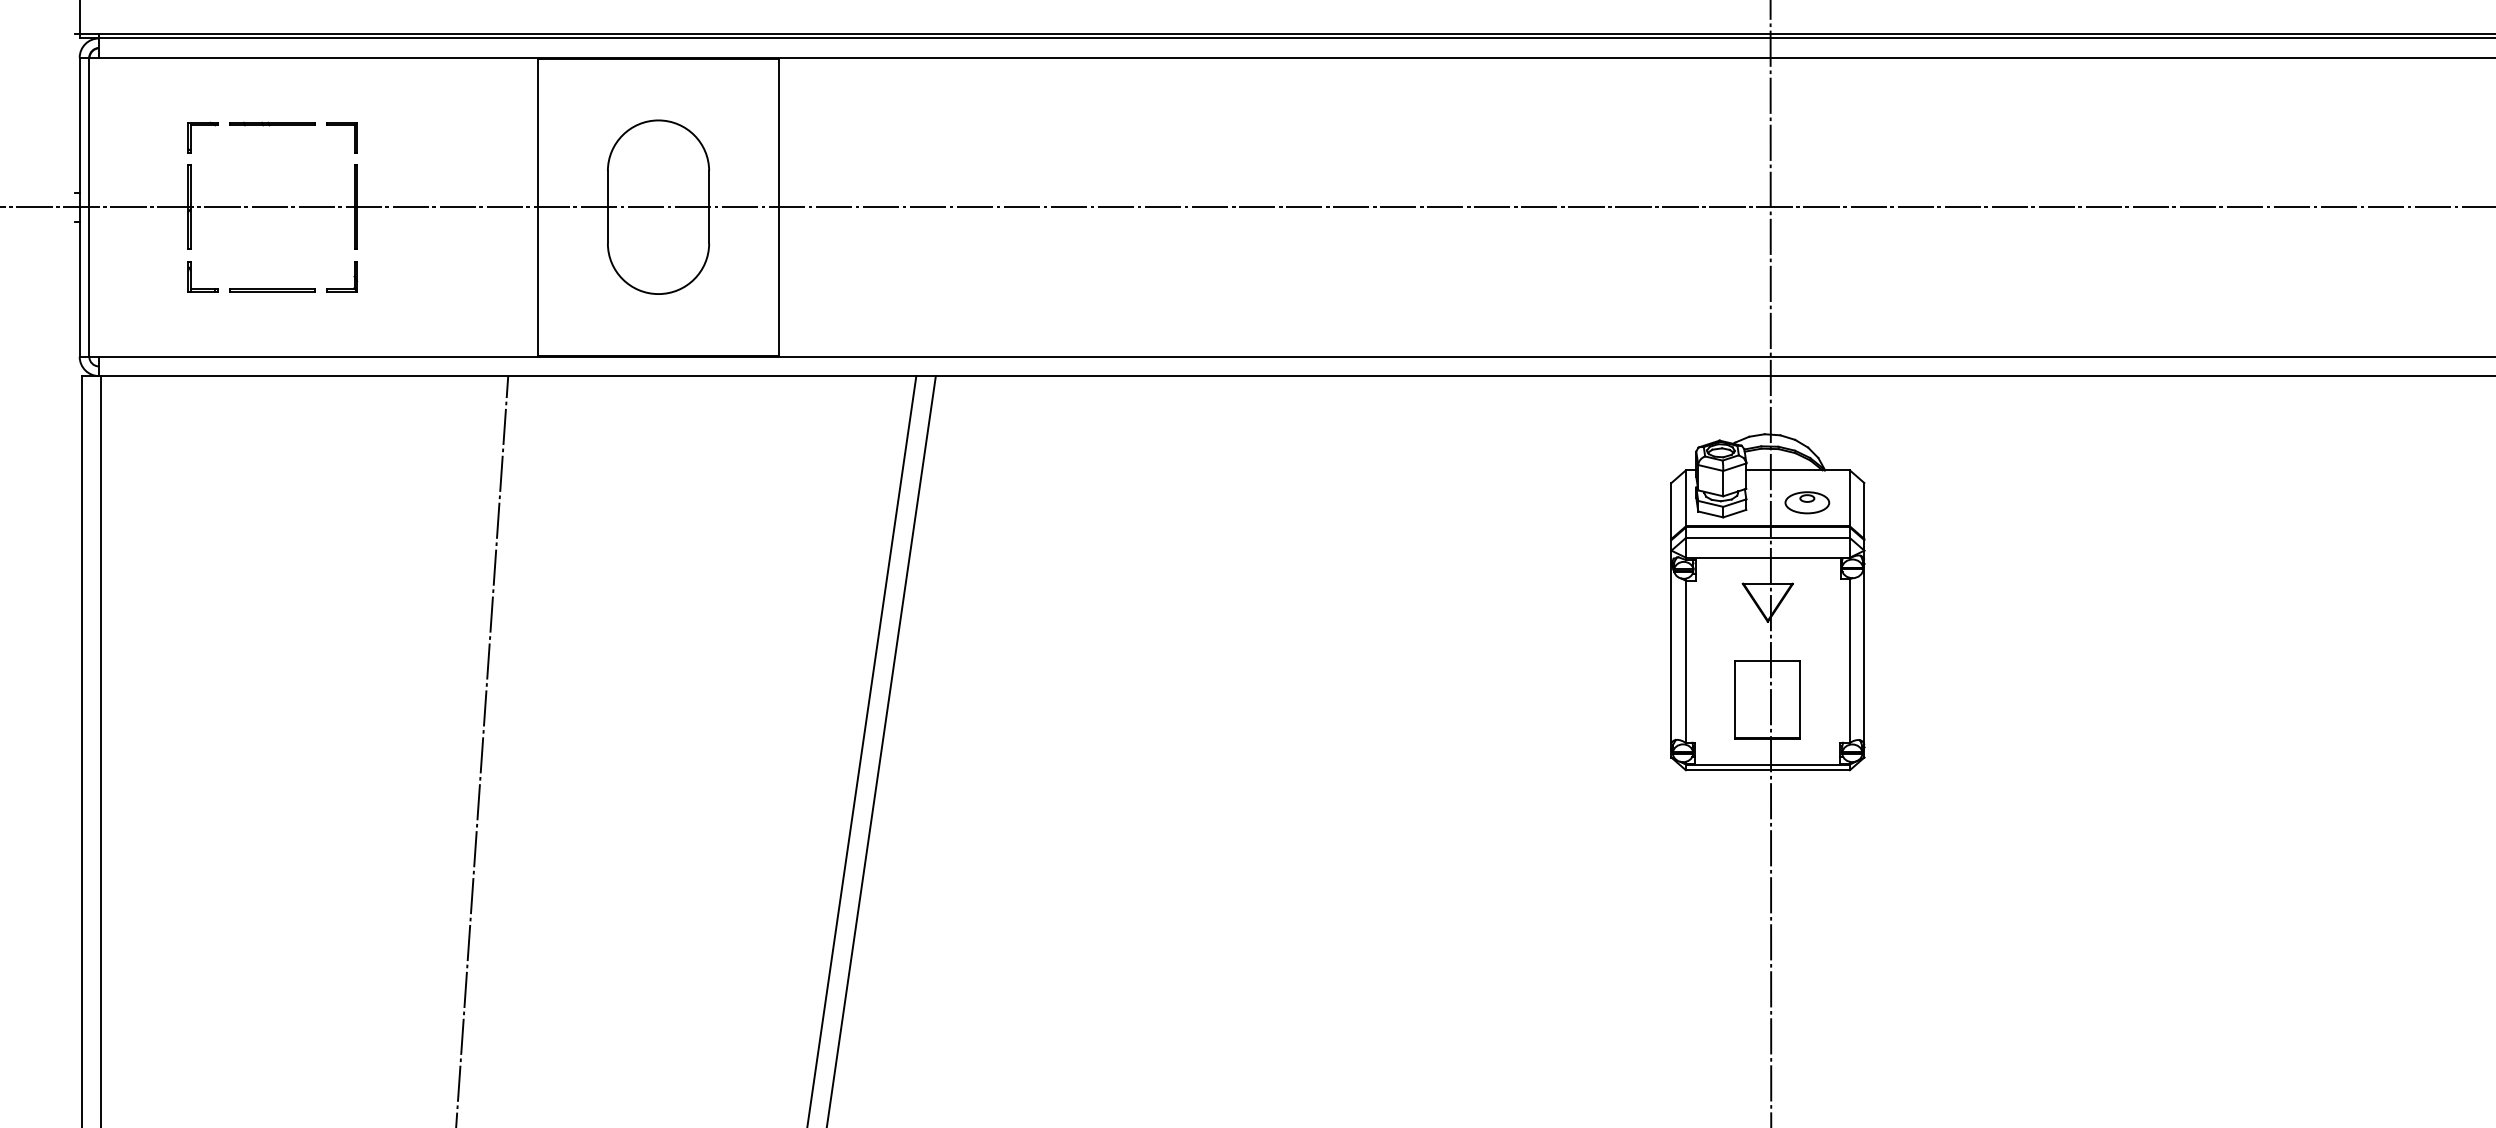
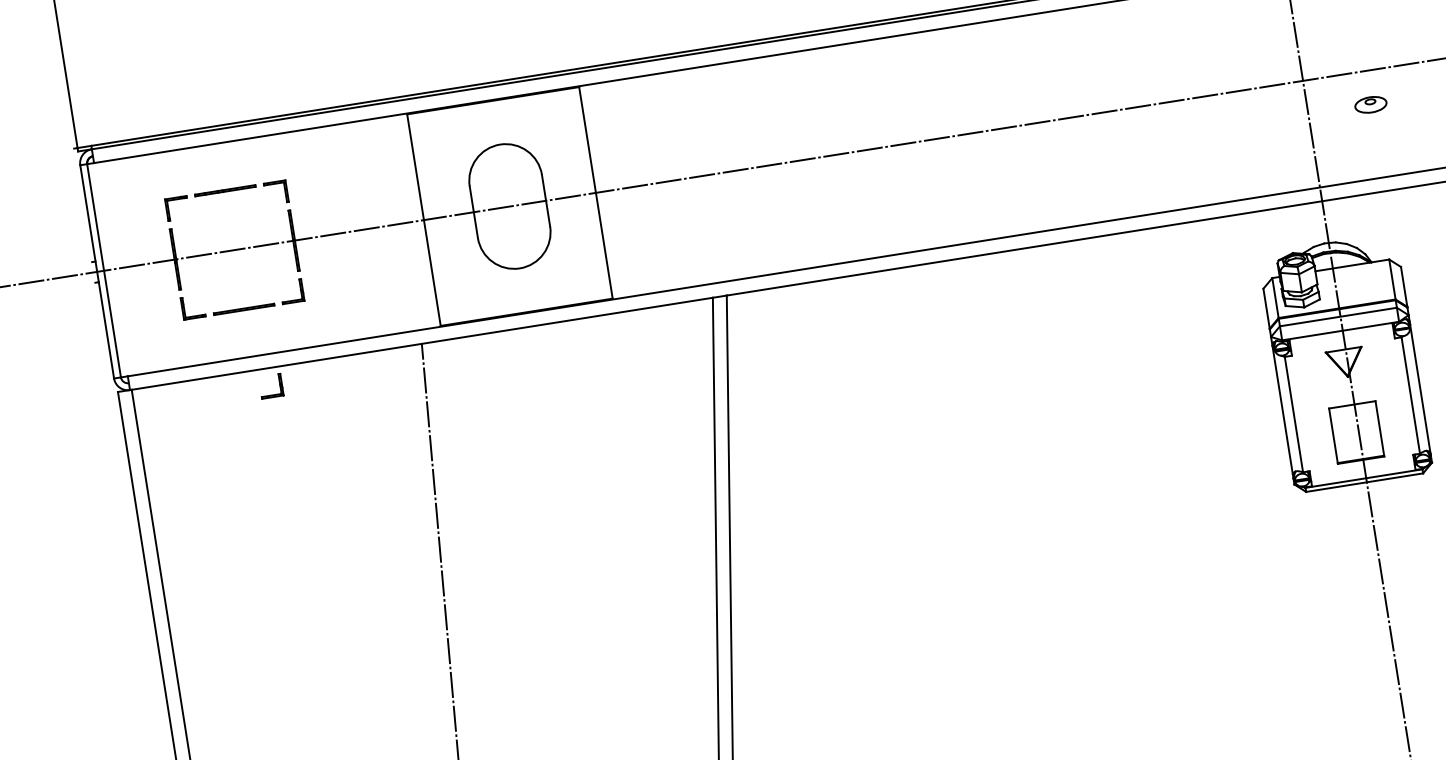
part: (304, 401) -> (279, 385), added
part: (1807, 502) -> (1371, 104), moved

